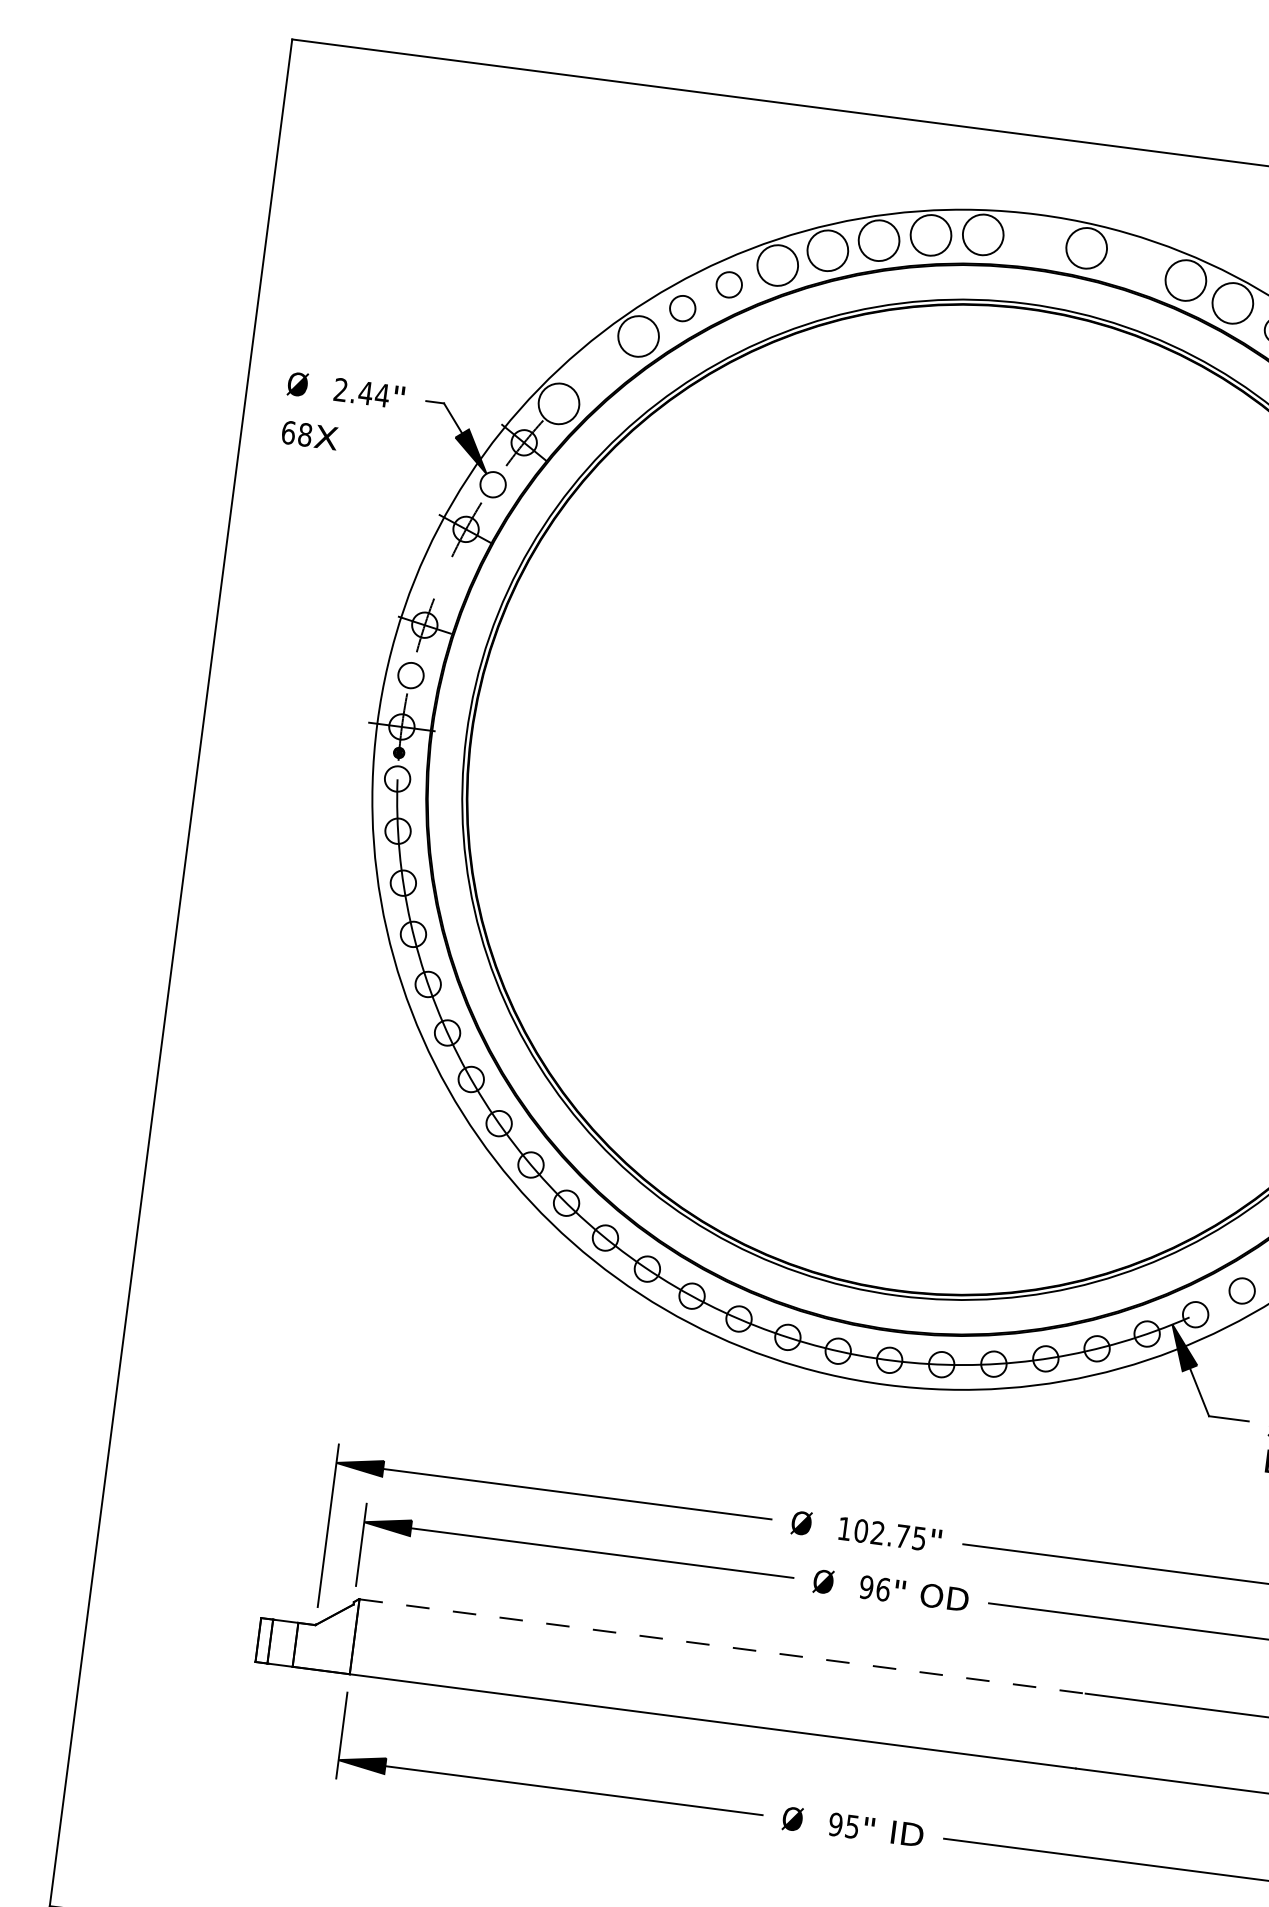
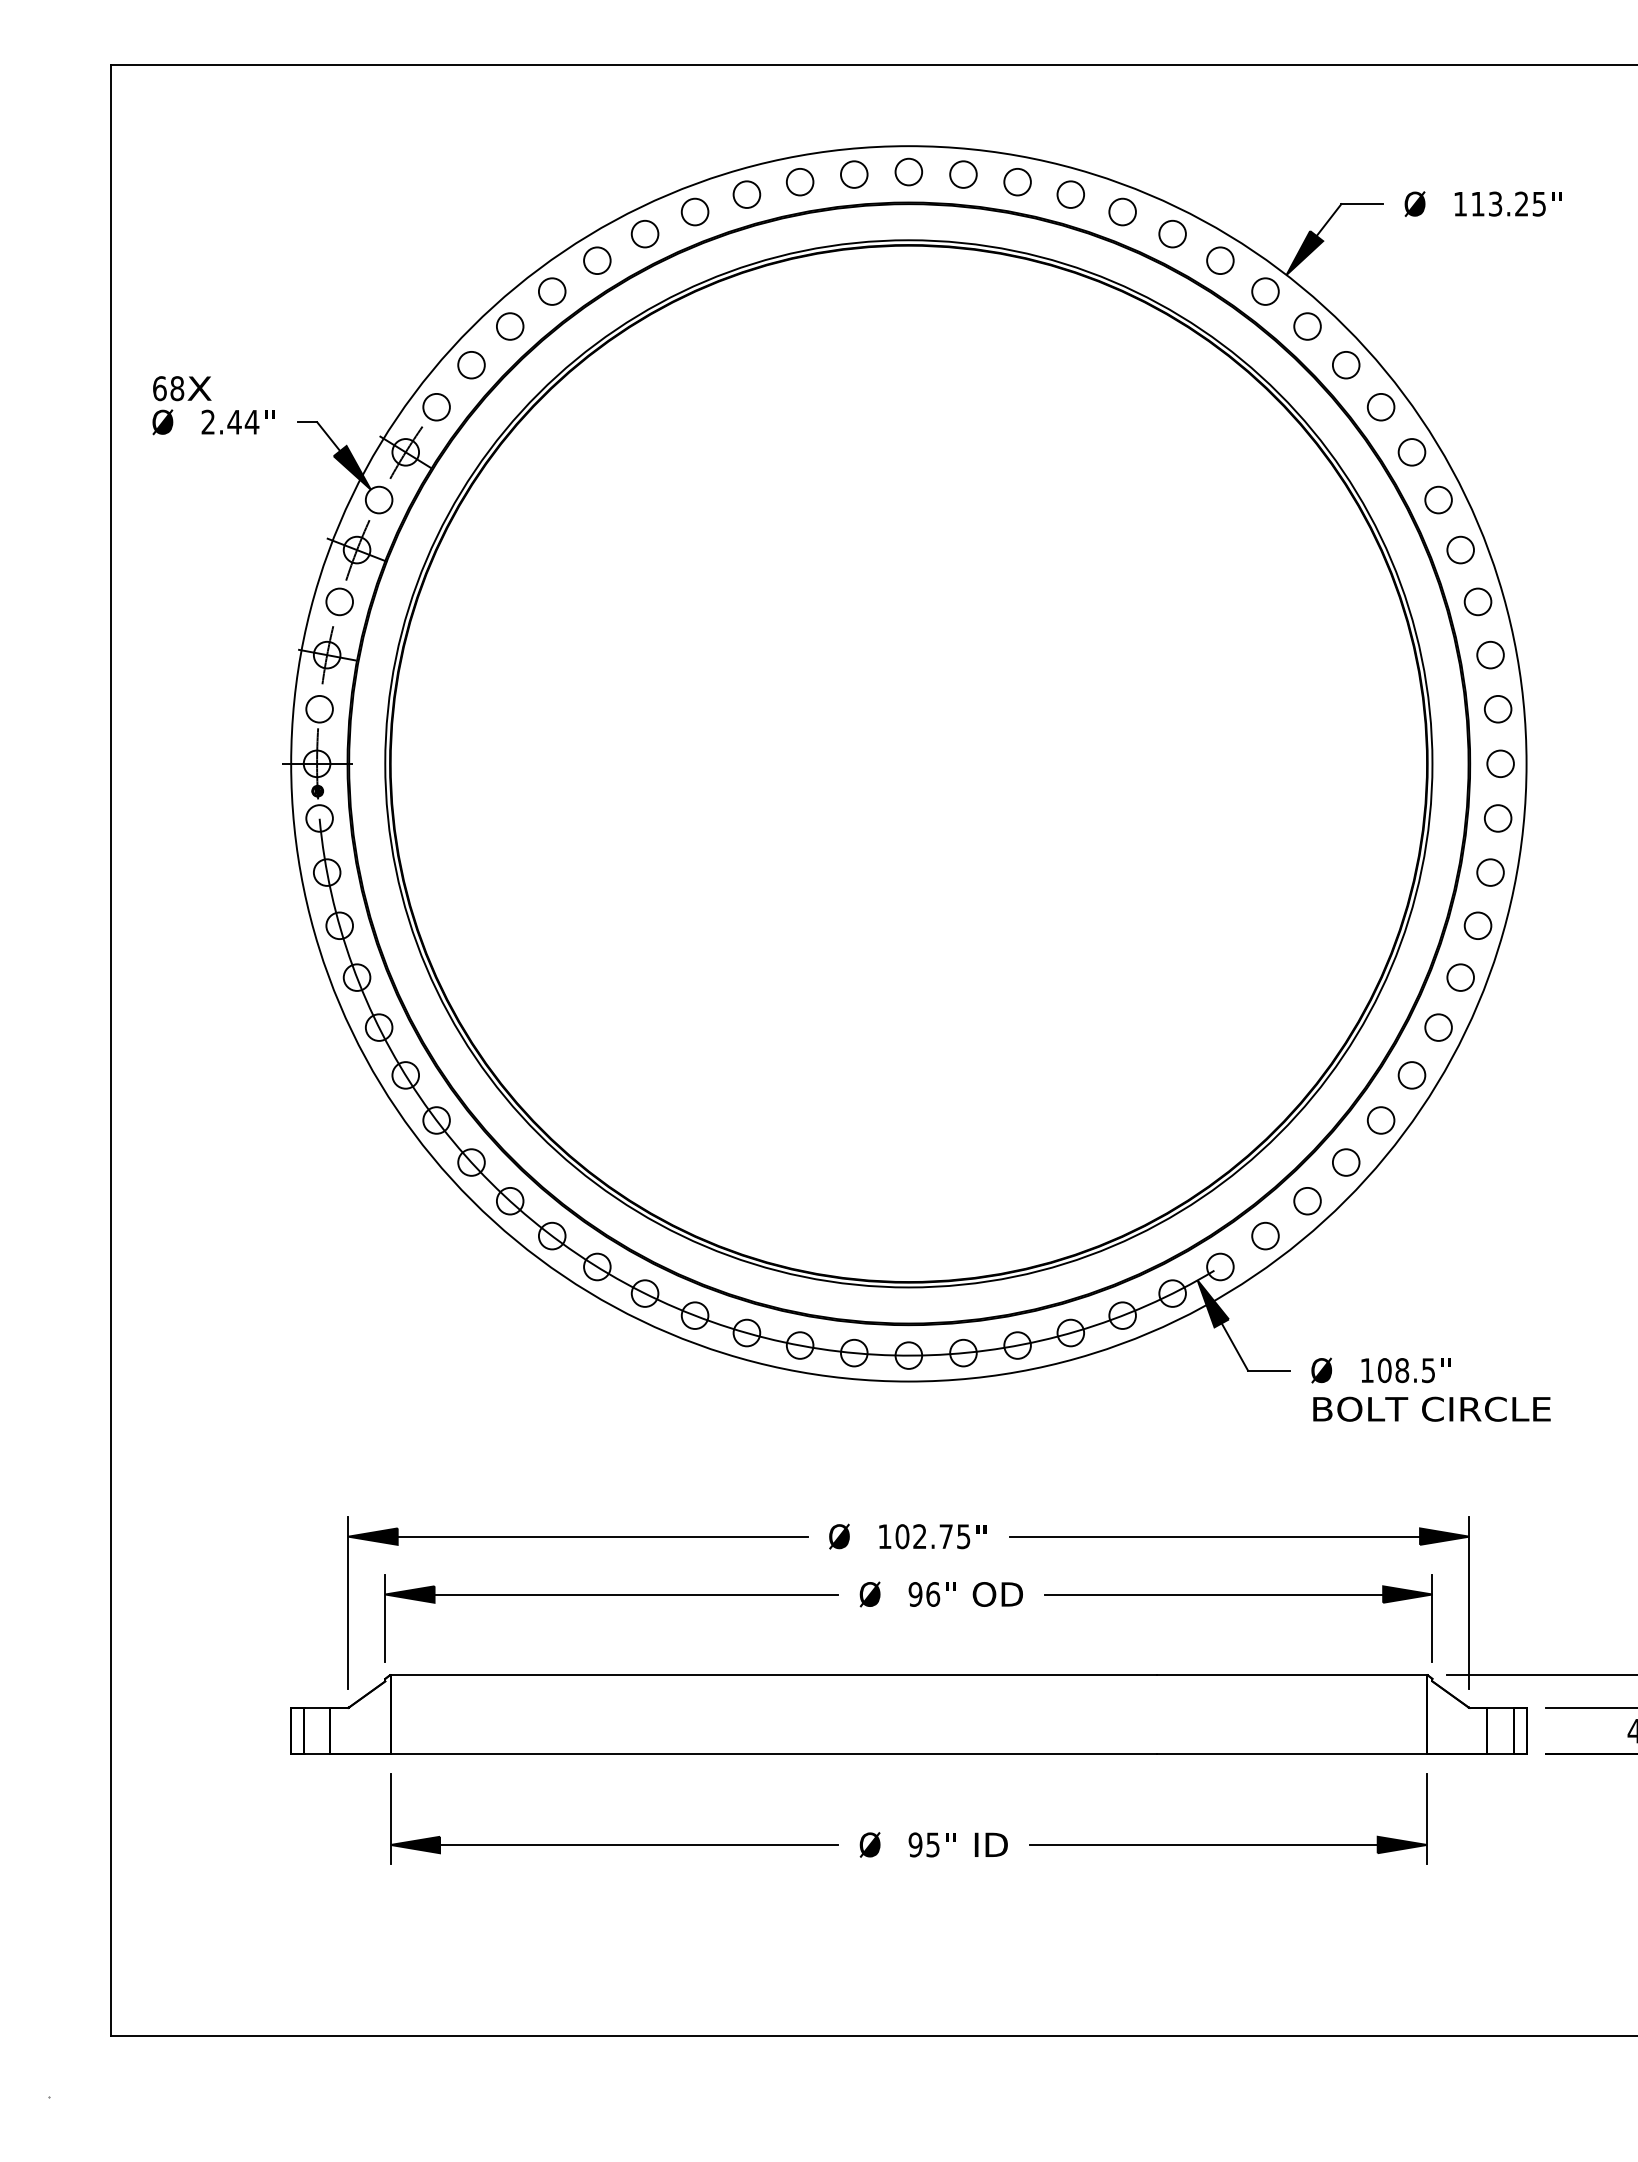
circle: (930, 234) -> (799, 181), size x0.62
circle: (982, 234) -> (853, 174), size x0.62
circle: (1034, 238) -> (908, 171), added
circle: (878, 240) -> (746, 194), size x0.62
circle: (1086, 248) -> (963, 174), size x0.62
circle: (827, 250) -> (694, 211), size x0.62
circle: (1136, 262) -> (1017, 182), added
circle: (777, 264) -> (644, 233), size x0.62
circle: (1185, 280) -> (1070, 194), size x0.62
circle: (1232, 302) -> (1122, 211), size x0.62
circle: (637, 336) -> (509, 326), size x0.62
circle: (597, 368) -> (471, 365), added
circle: (558, 403) -> (436, 406), size x0.62
text: (310, 435) -> (182, 388), moved
circle: (443, 575) -> (339, 601), added
line: (723, 1646) -> (774, 1675), dashed -> solid

